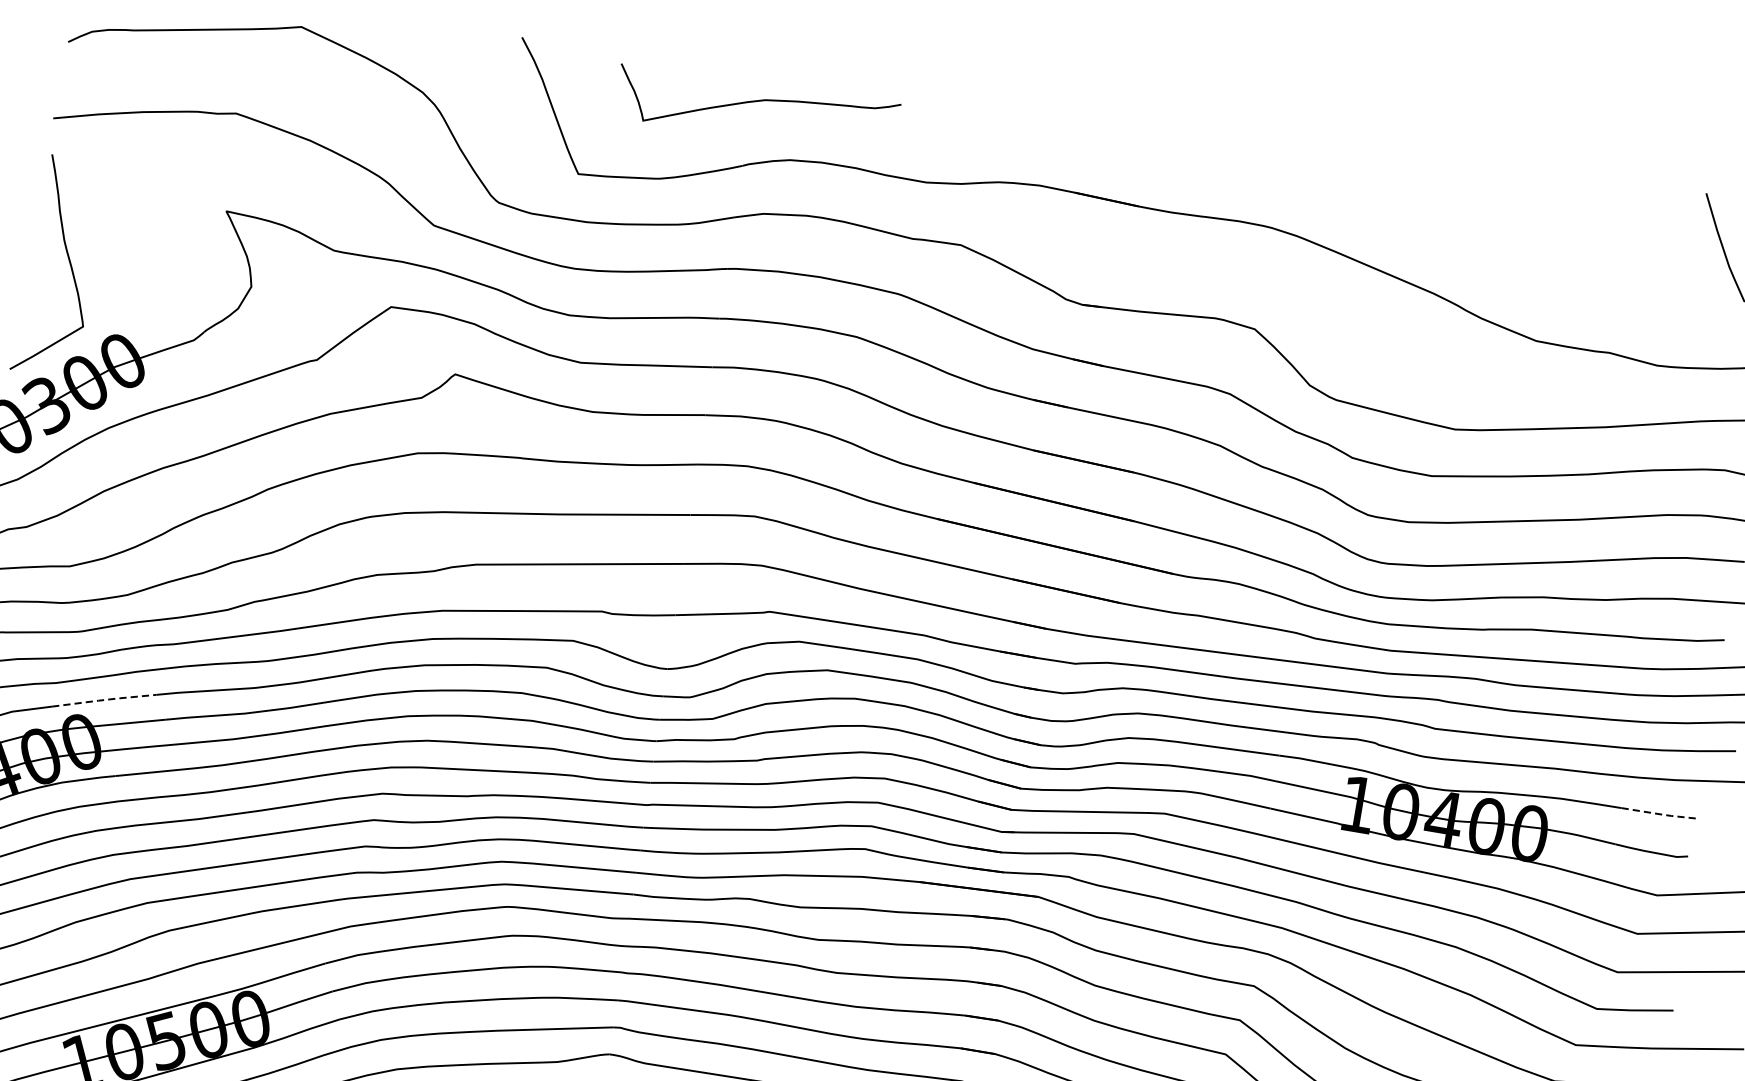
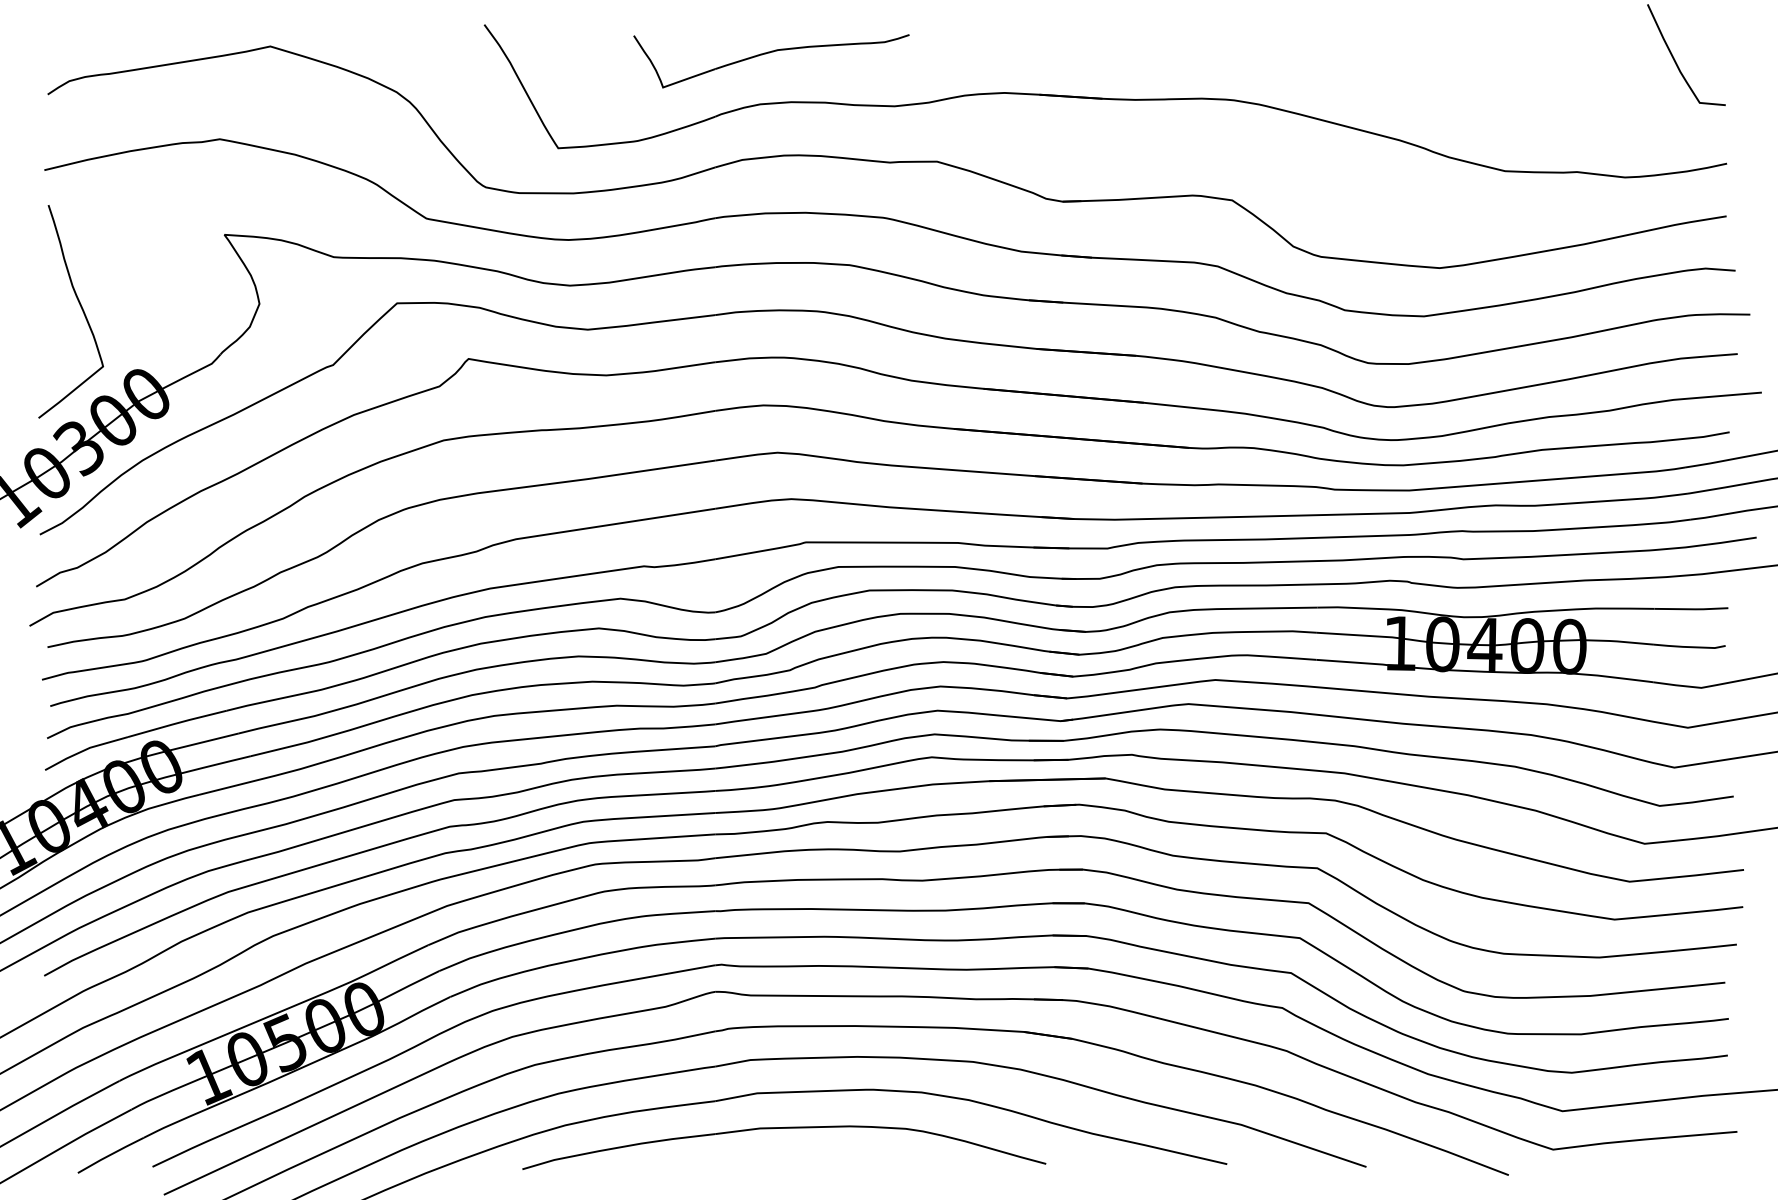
part: (756, 102) -> (769, 53), moved
line: (104, 700) -> (177, 723), dashed -> solid
line: (1661, 814) -> (1693, 609), dashed -> solid

